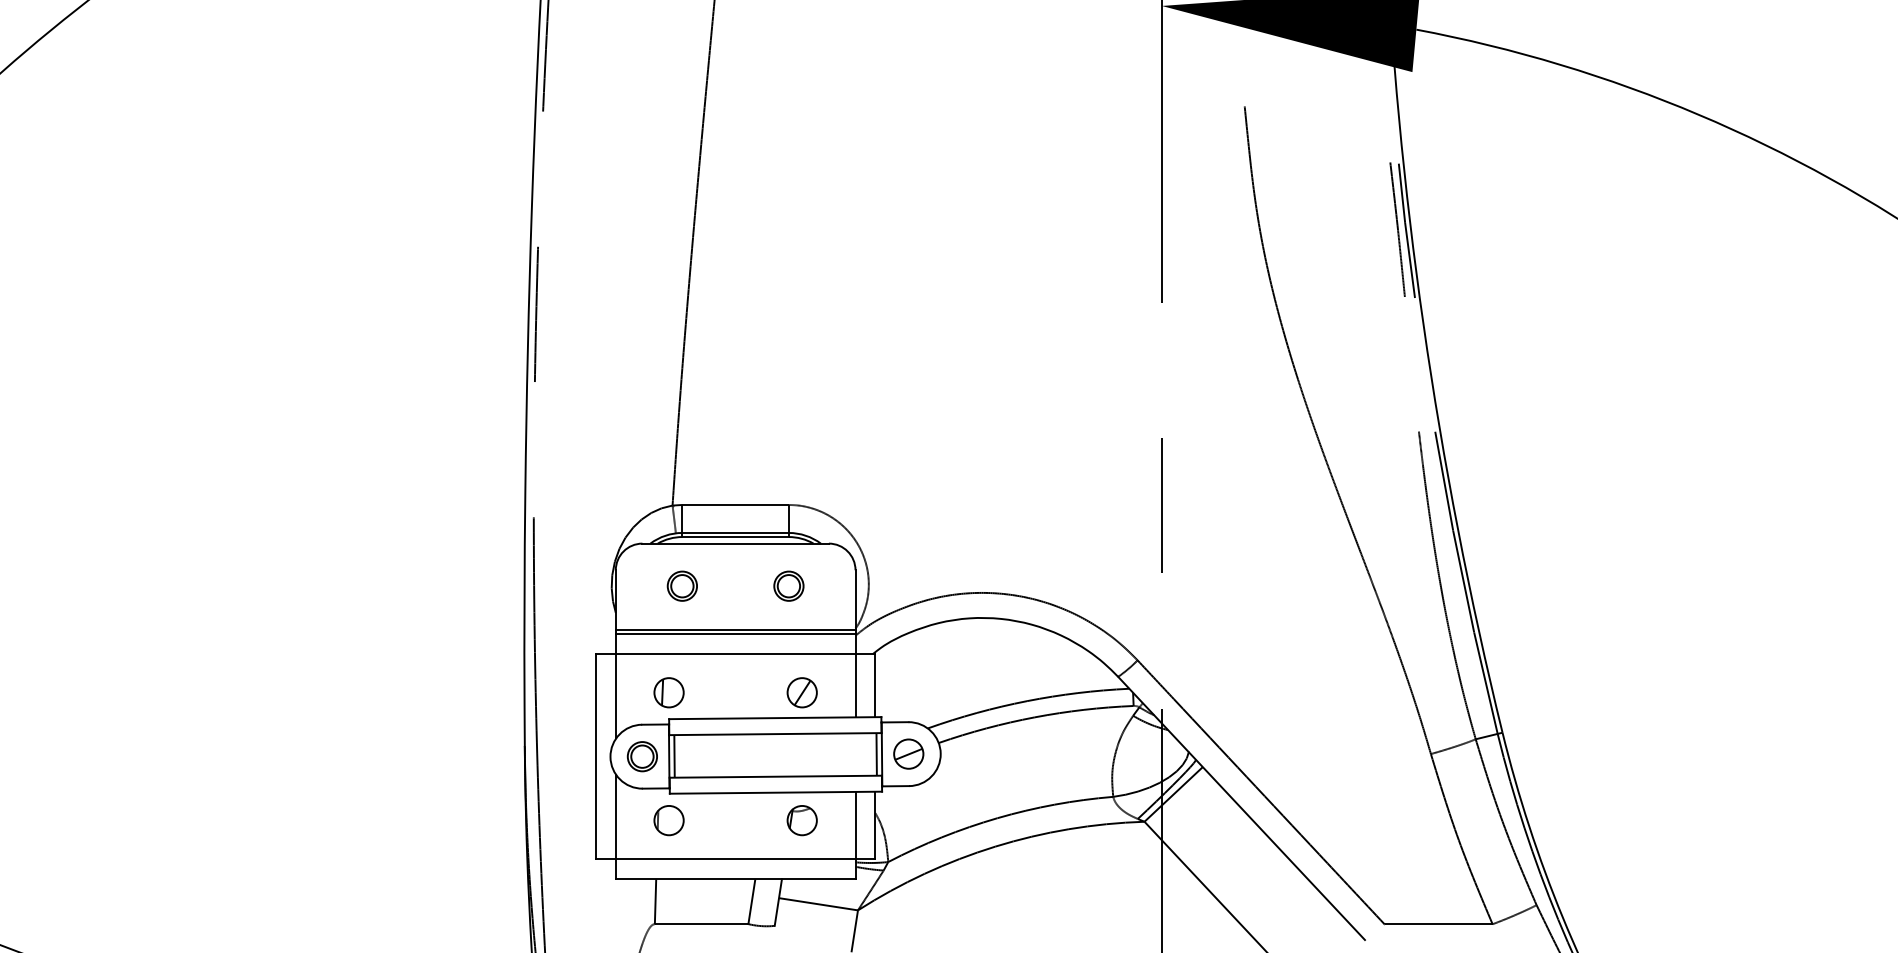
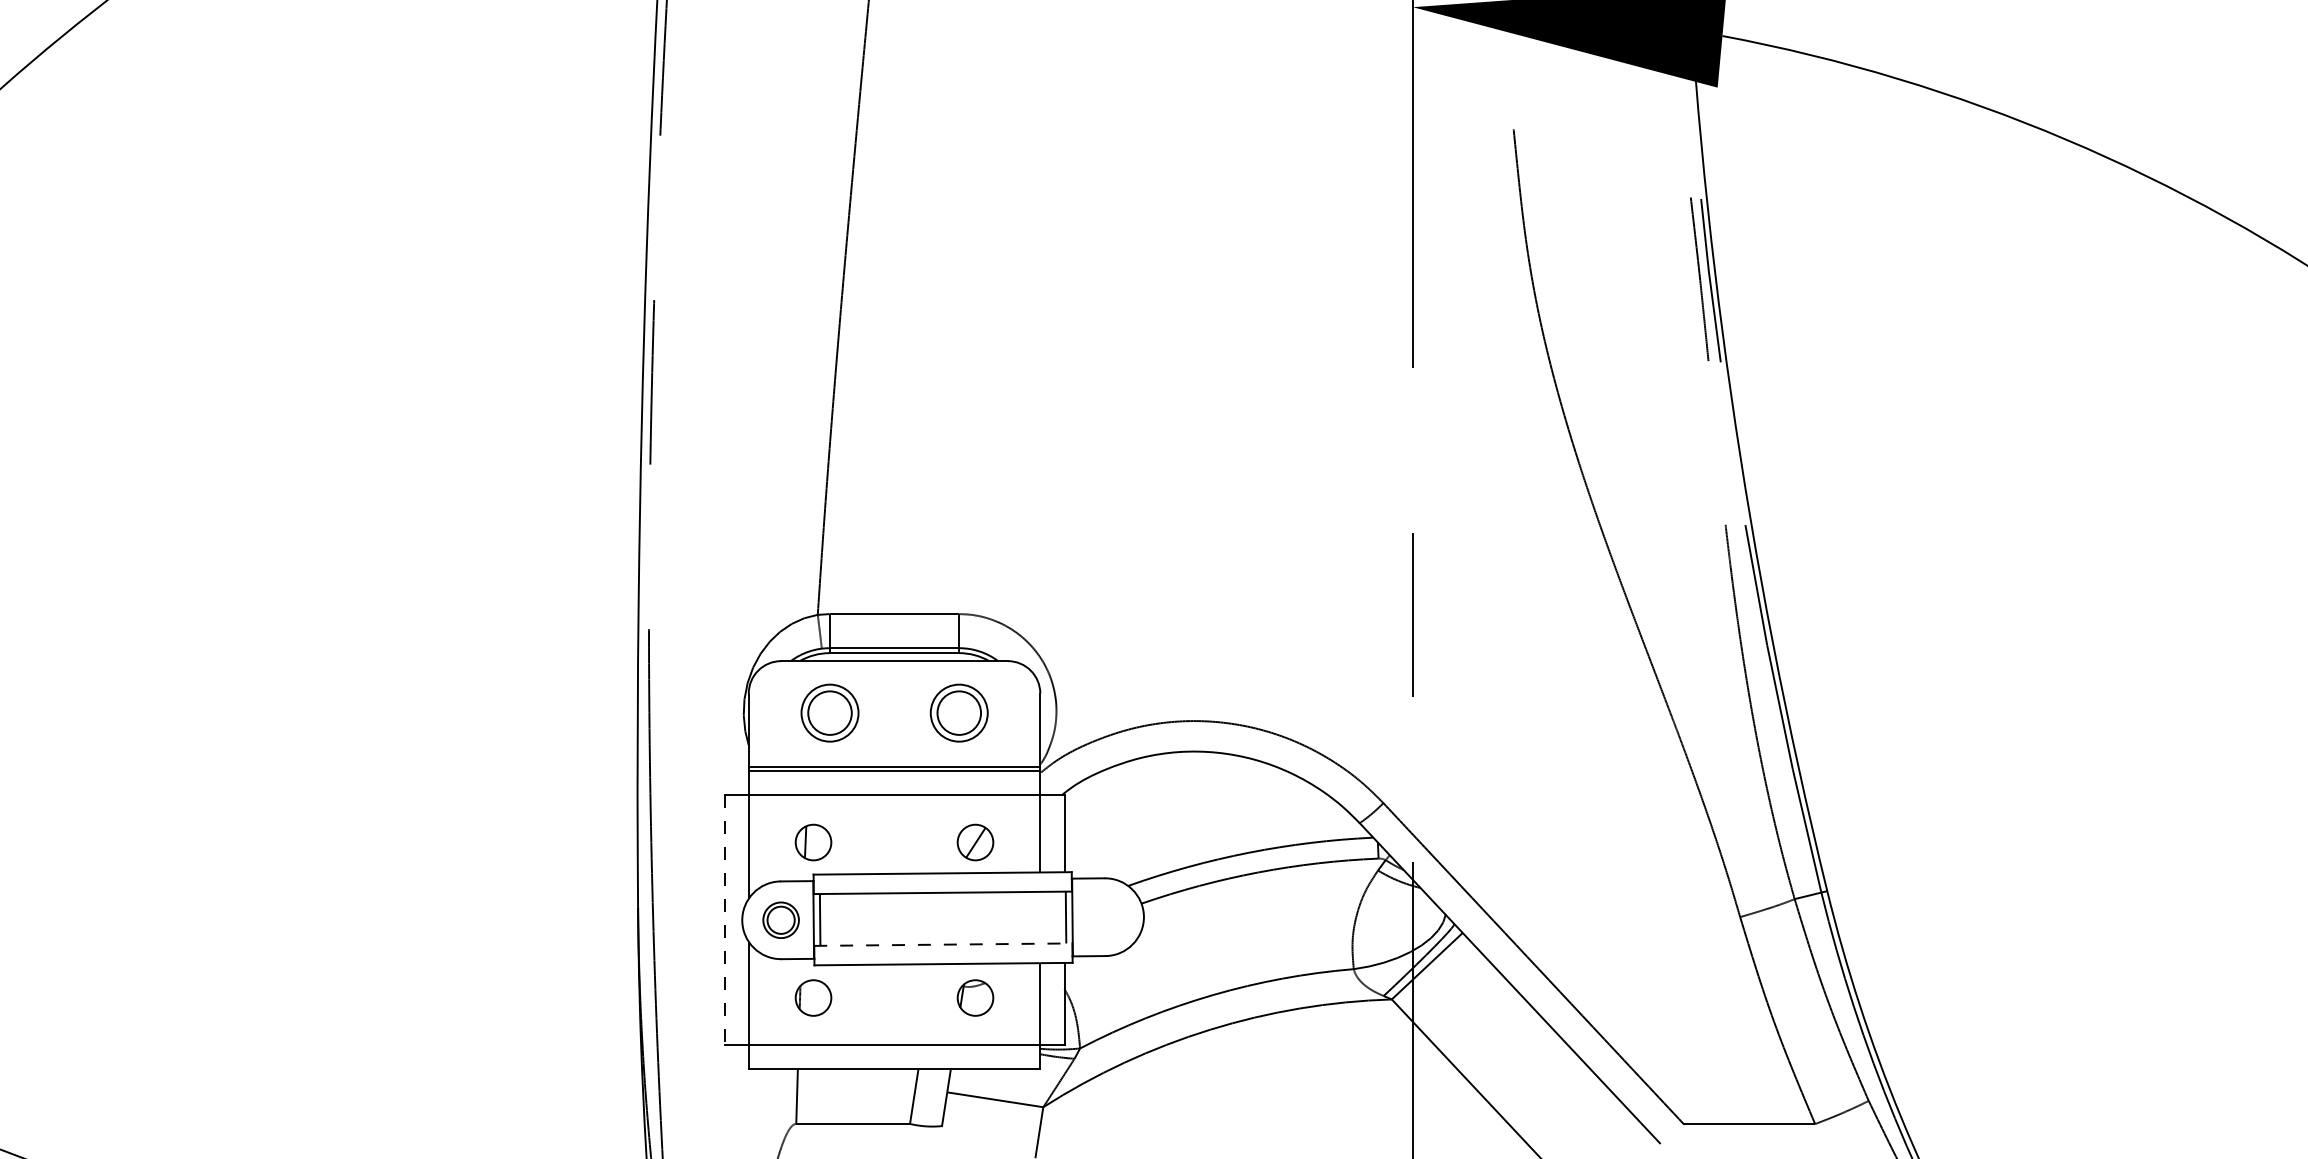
part: (681, 585) -> (828, 712), size x1.6
part: (788, 585) -> (958, 712), size x1.6
part: (908, 753) -> (1104, 916), removed
line: (595, 756) -> (724, 920), solid -> dashed
line: (776, 776) -> (944, 944), solid -> dashed

